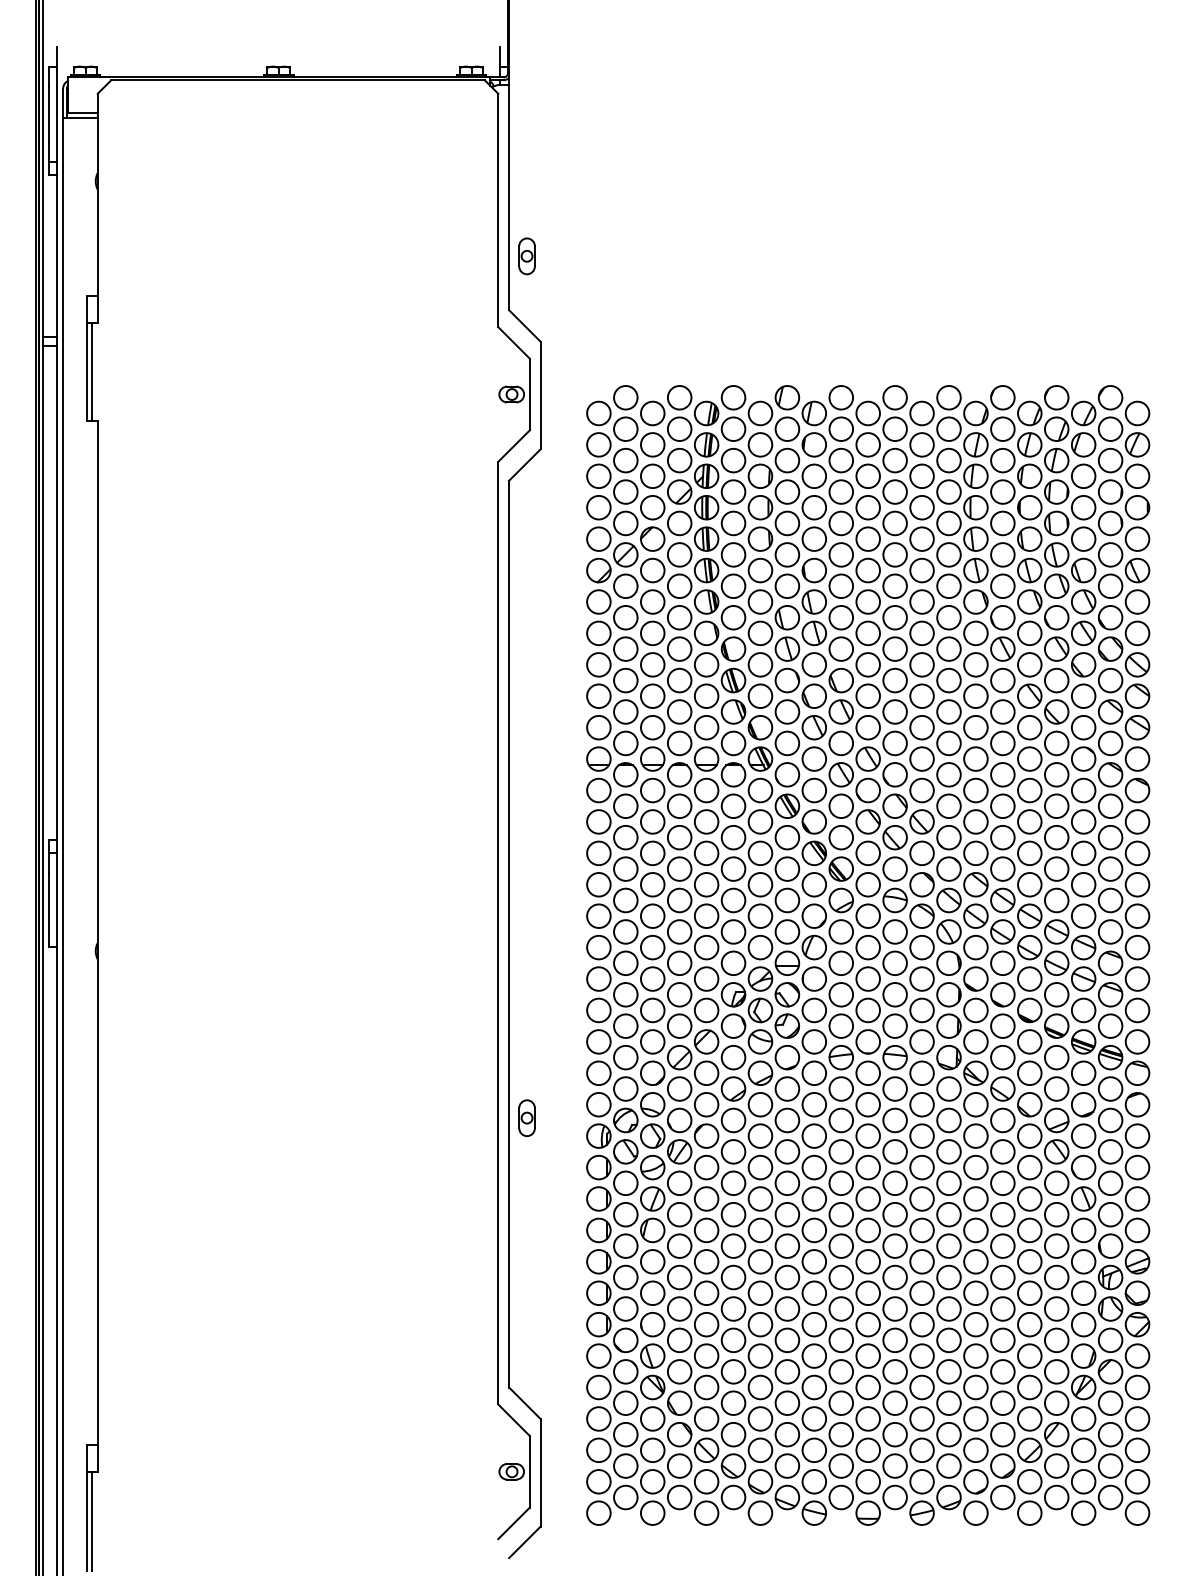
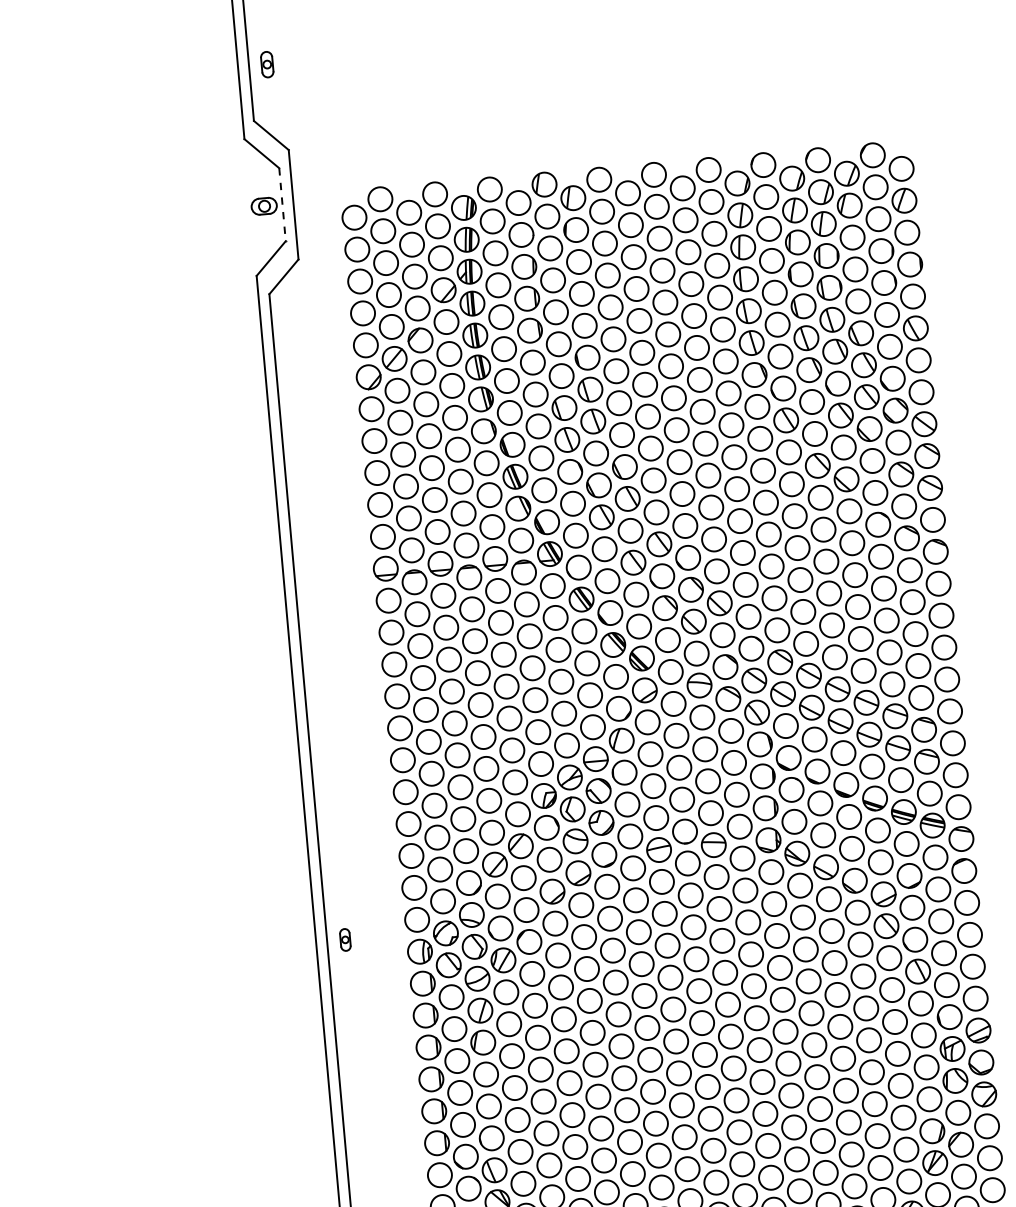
part: (526, 256) -> (266, 64), size x0.7
line: (529, 394) -> (282, 204), solid -> dashed
part: (526, 1117) -> (344, 939), size x0.6

